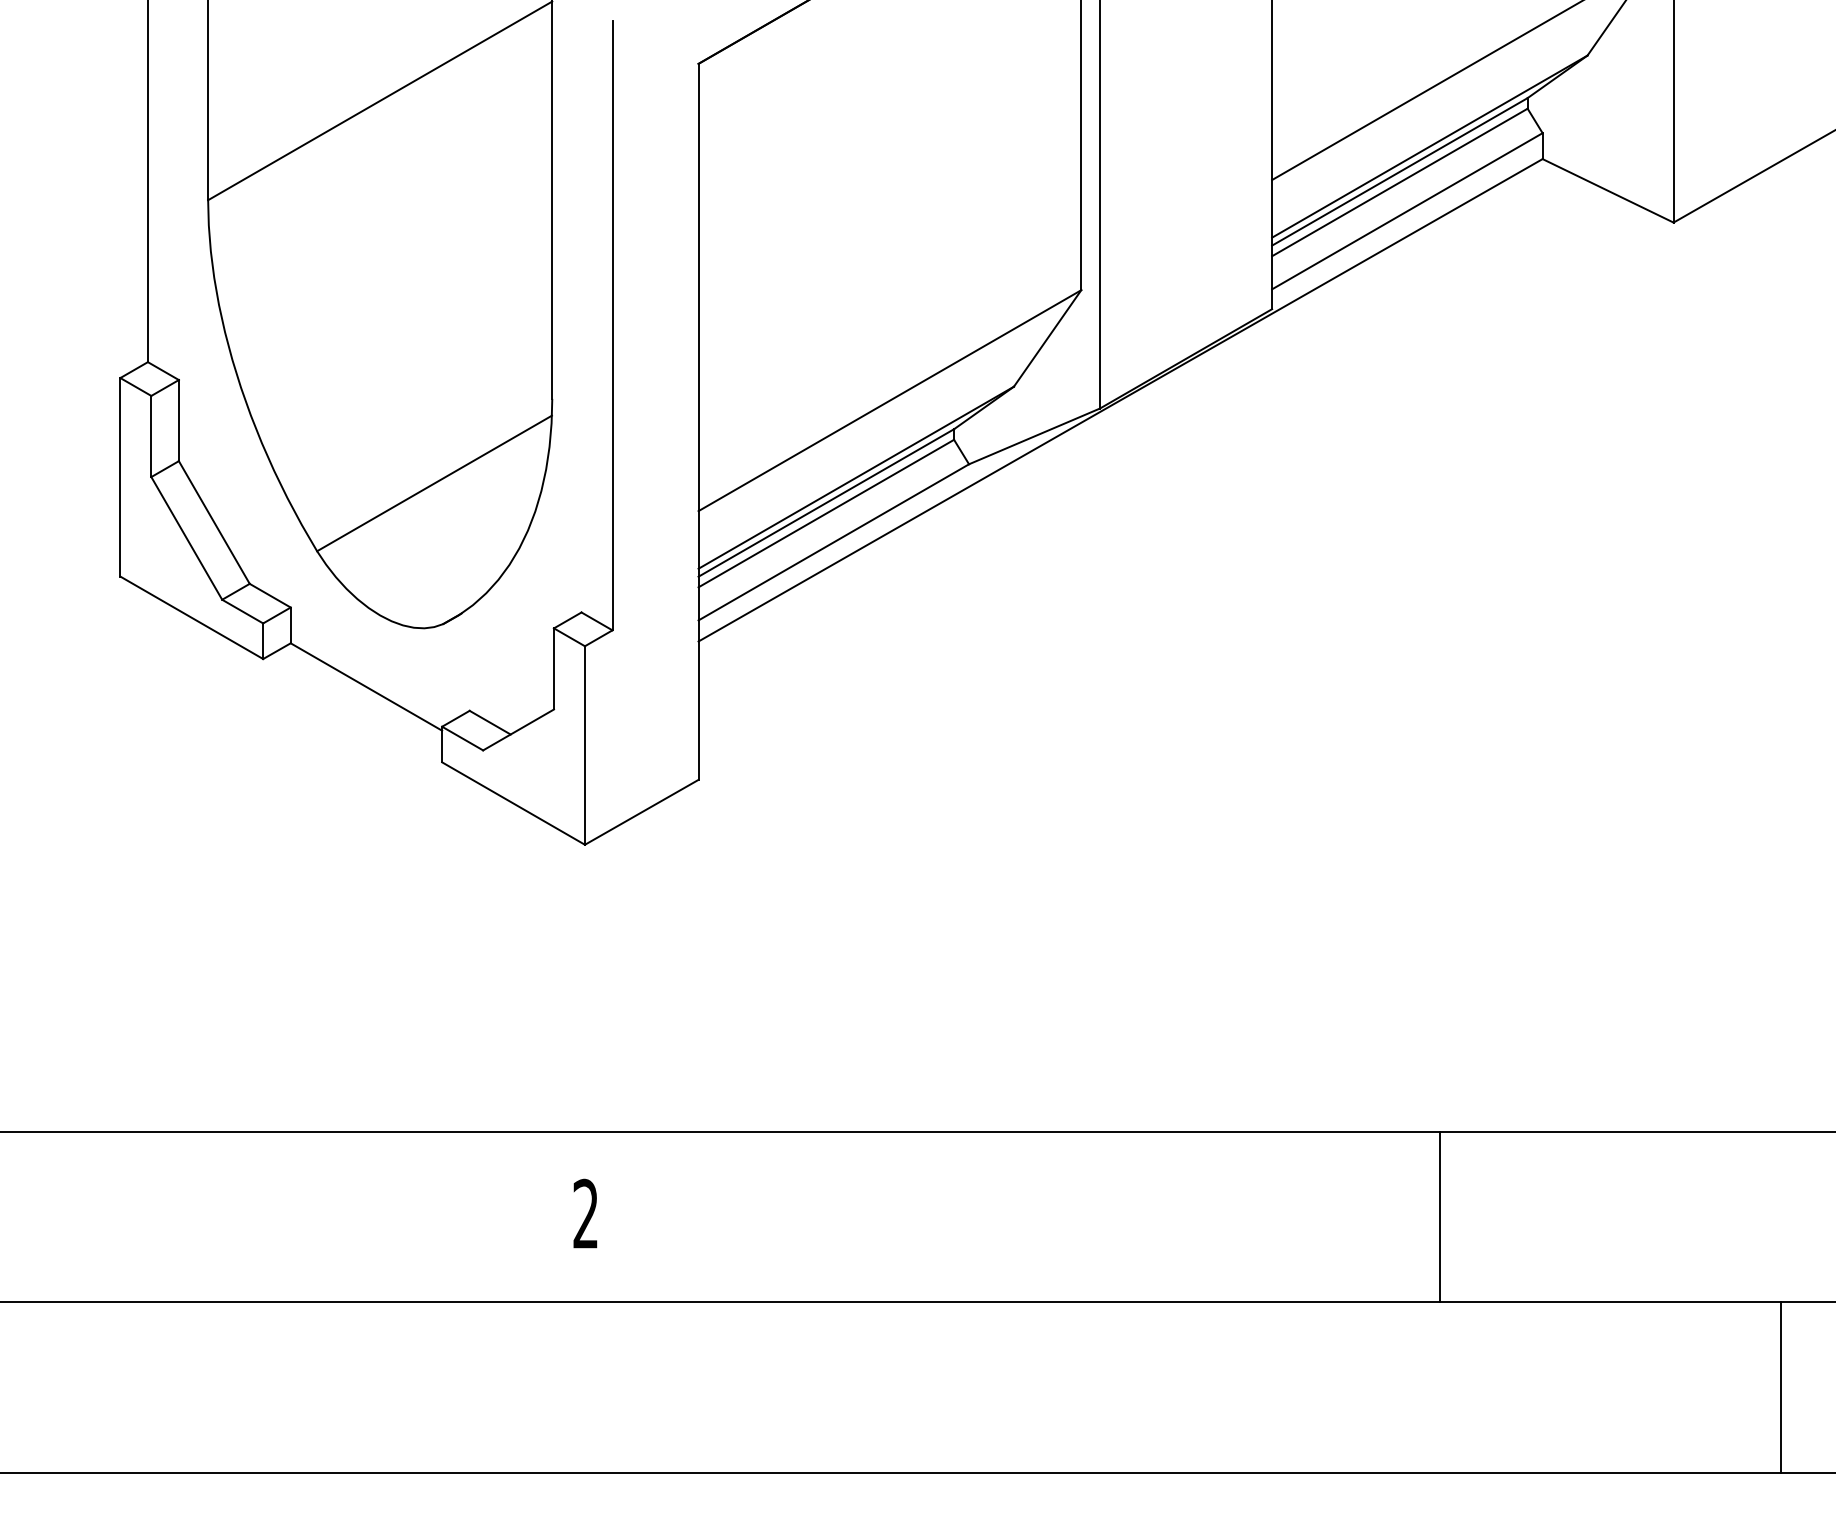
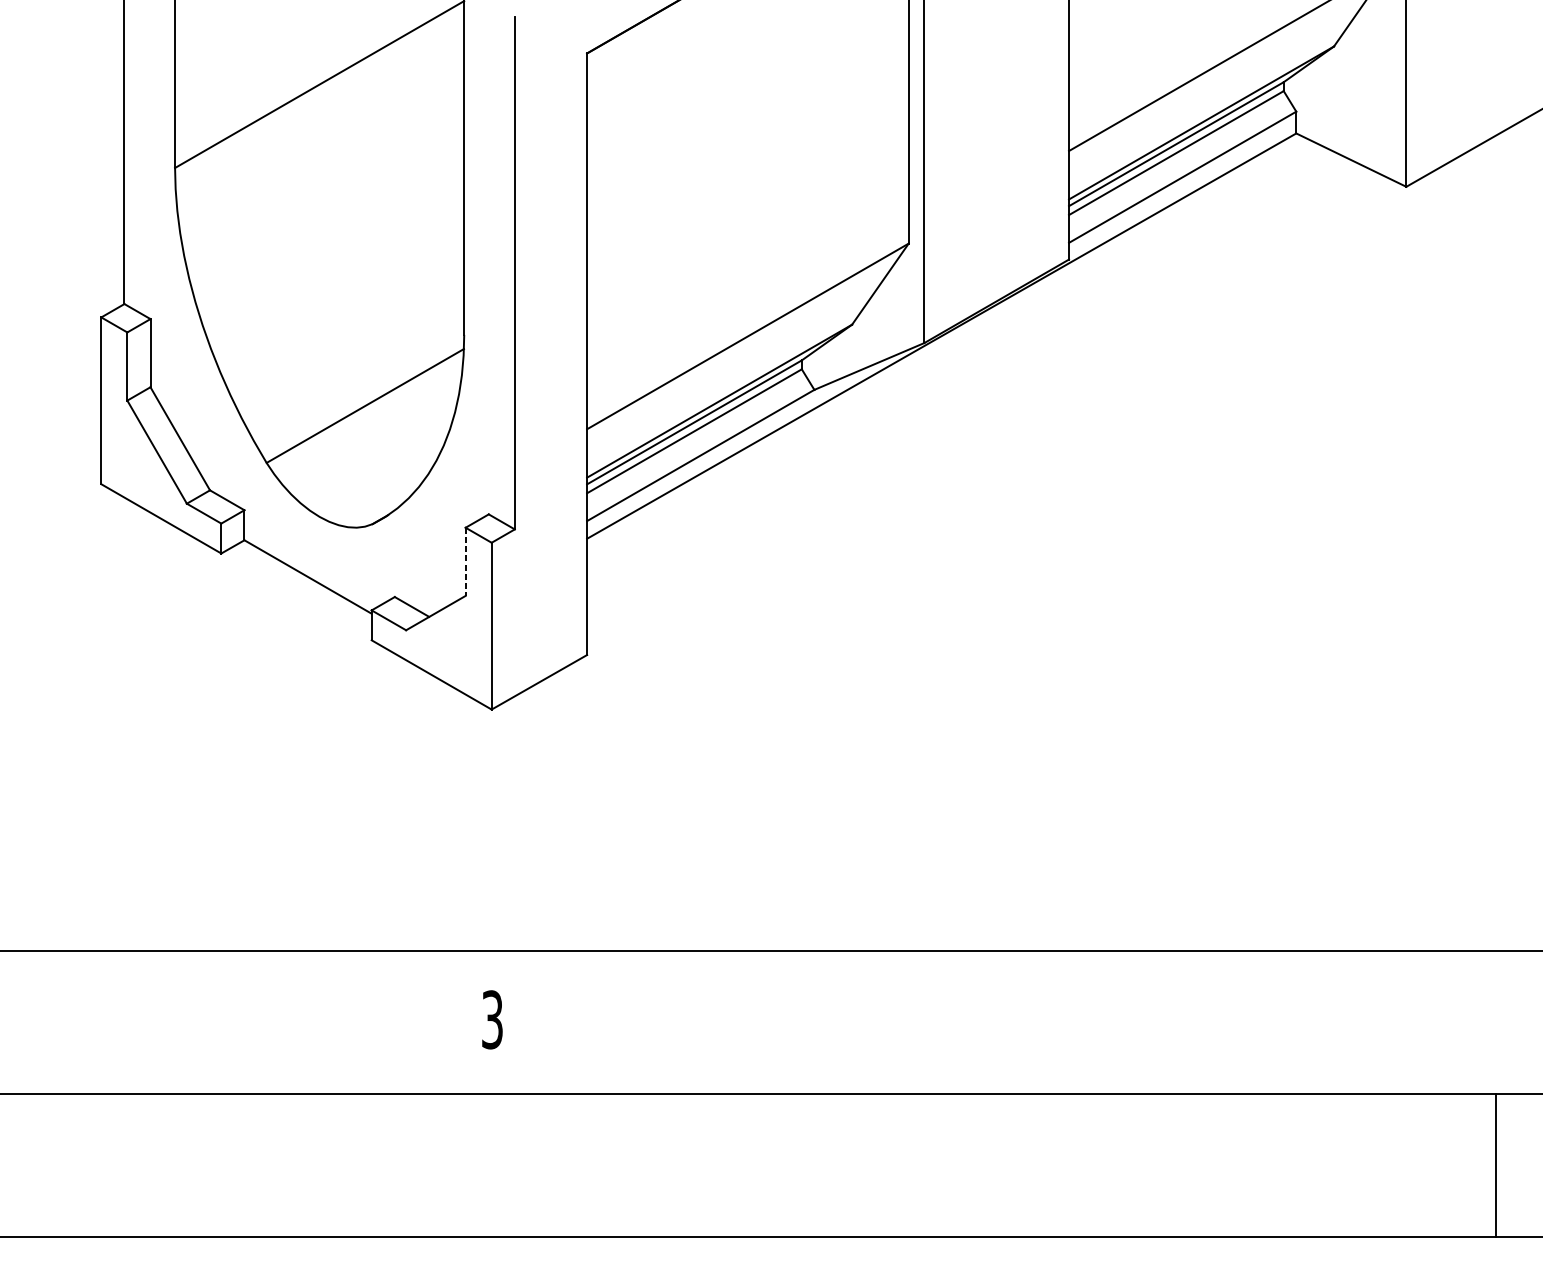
line: (554, 668) -> (466, 561), solid -> dashed
text: (585, 1214) -> (492, 1020), 2 -> 3
line: (1439, 1216) -> (1209, 1021), removed

